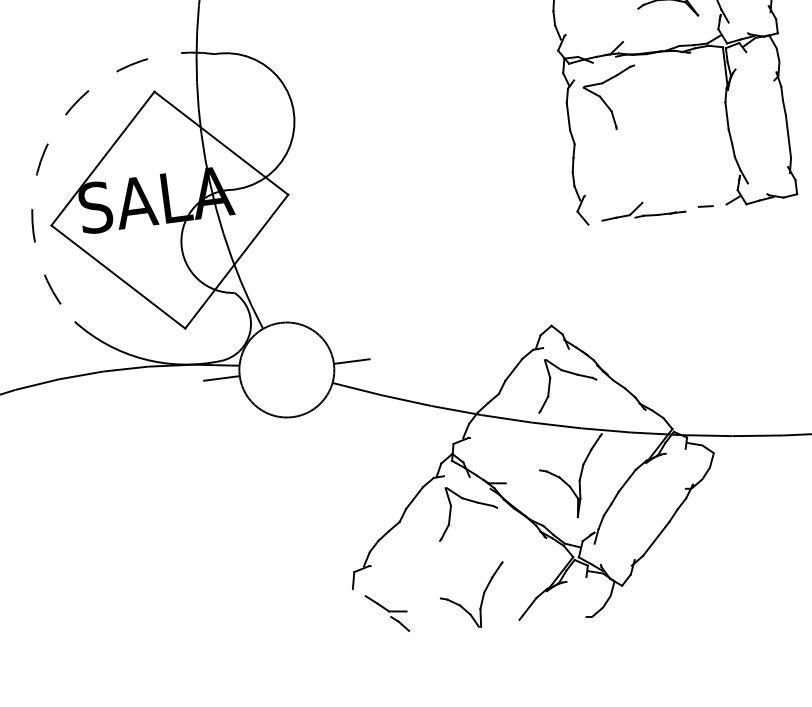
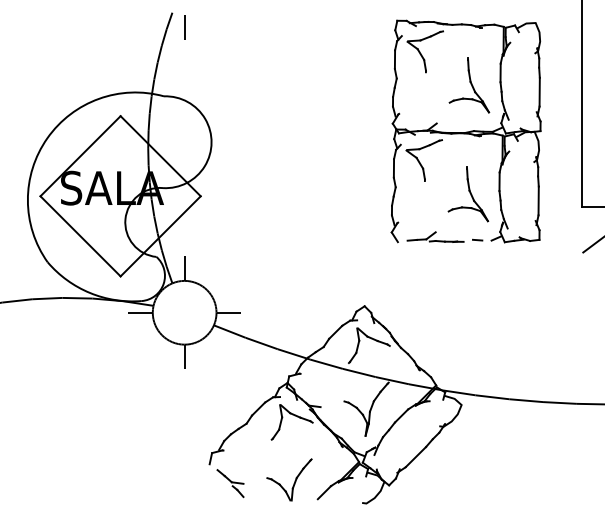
arc: (50, 138) -> (47, 138), dashed -> solid
part: (683, 140) -> (468, 194), added
line: (278, 304) -> (184, 268), added
line: (295, 434) -> (184, 356), added

